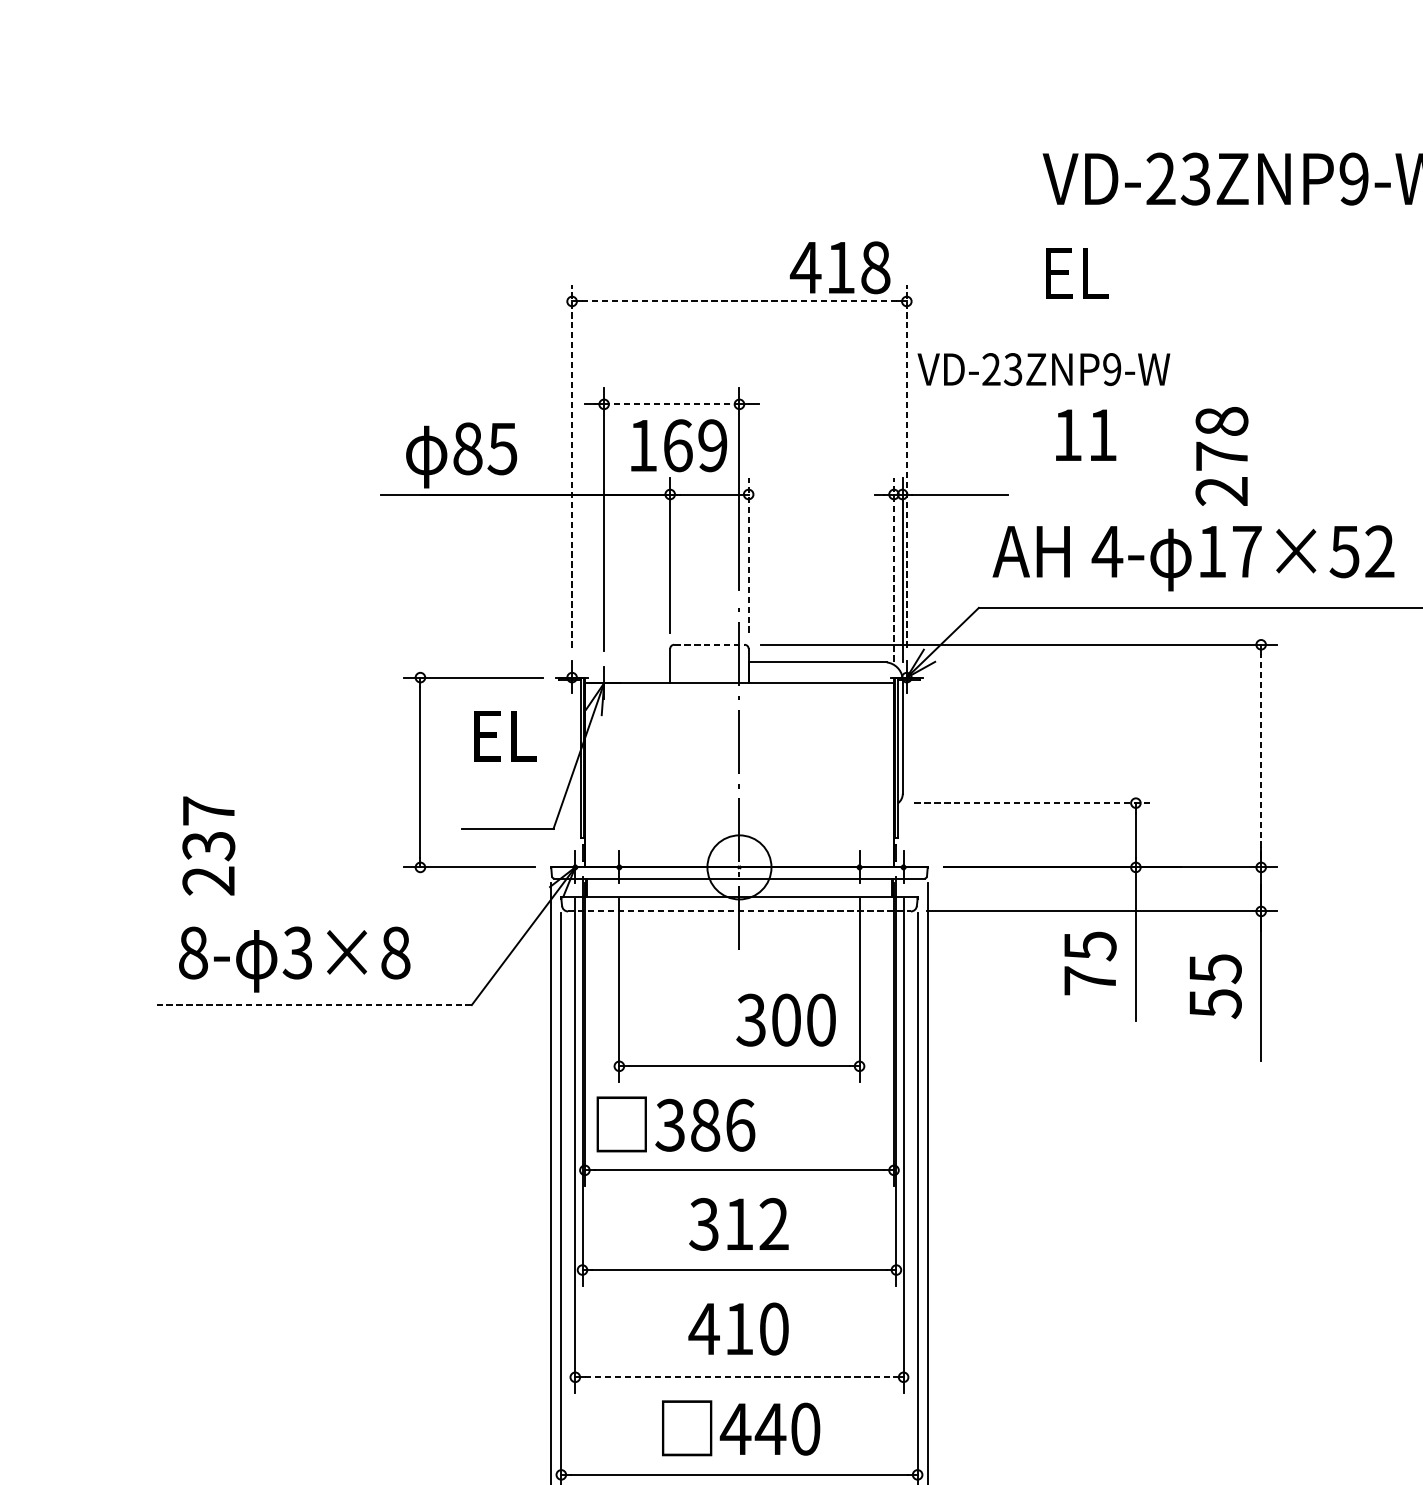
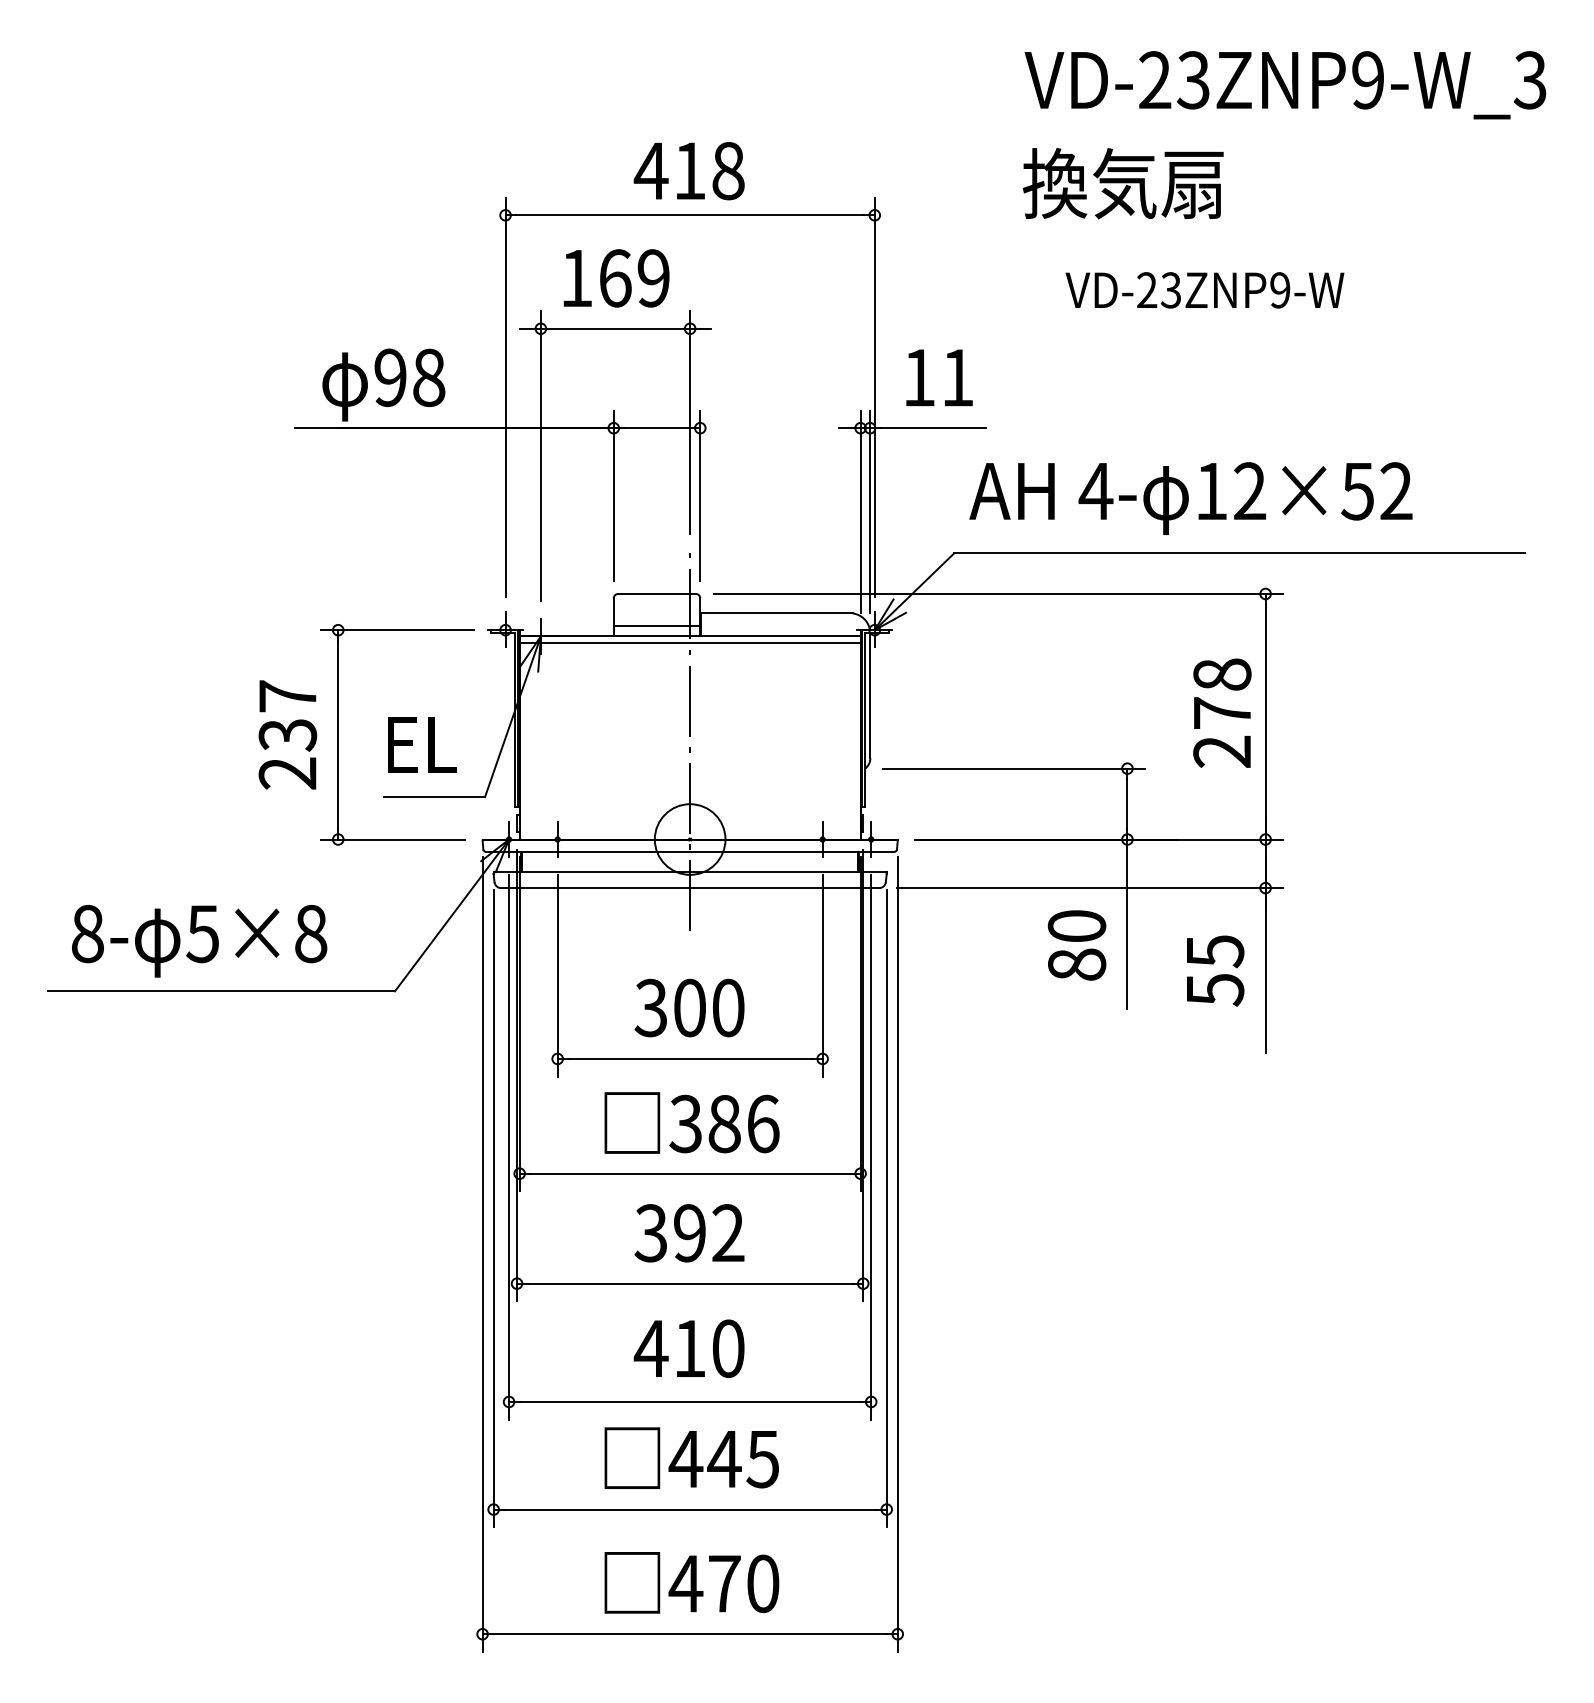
text: (839, 268) -> (688, 171), moved
text: (1131, 272) -> (1122, 183), EL -> 換気扇
line: (739, 301) -> (690, 215), dashed -> solid
text: (1043, 369) -> (1204, 290), moved
line: (671, 404) -> (615, 328), dashed -> solid
text: (1086, 434) -> (939, 377), moved
text: (679, 445) -> (616, 278), moved
text: (485, 448) -> (409, 377), 85 -> 98
text: (1222, 455) -> (1222, 712), moved
line: (572, 466) -> (505, 397), dashed -> solid
line: (906, 466) -> (874, 397), dashed -> solid
text: (1247, 550) -> (1250, 490), 17×52 -> 12×52
line: (748, 555) -> (700, 495), dashed -> solid
line: (893, 570) -> (860, 511), dashed -> solid
line: (709, 644) -> (657, 593), dashed -> solid
line: (708, 673) -> (656, 625), added
line: (738, 688) -> (689, 642), added
text: (505, 735) -> (422, 744), moved
line: (1261, 755) -> (1265, 716), dashed -> solid
line: (1033, 803) -> (1014, 768), dashed -> solid
text: (208, 845) -> (287, 734), moved
line: (739, 911) -> (690, 888), dashed -> solid
text: (297, 952) -> (202, 933), 3×8 -> 5×8
text: (1089, 963) -> (1076, 945), 75 -> 80
line: (314, 1005) -> (221, 991), dashed -> solid
text: (786, 1019) -> (689, 1007), moved
text: (675, 1123) -> (691, 1122), moved
text: (738, 1224) -> (689, 1233), 312 -> 392
line: (739, 1376) -> (690, 1401), dashed -> solid
text: (805, 1429) -> (762, 1459), 440 -> 445

